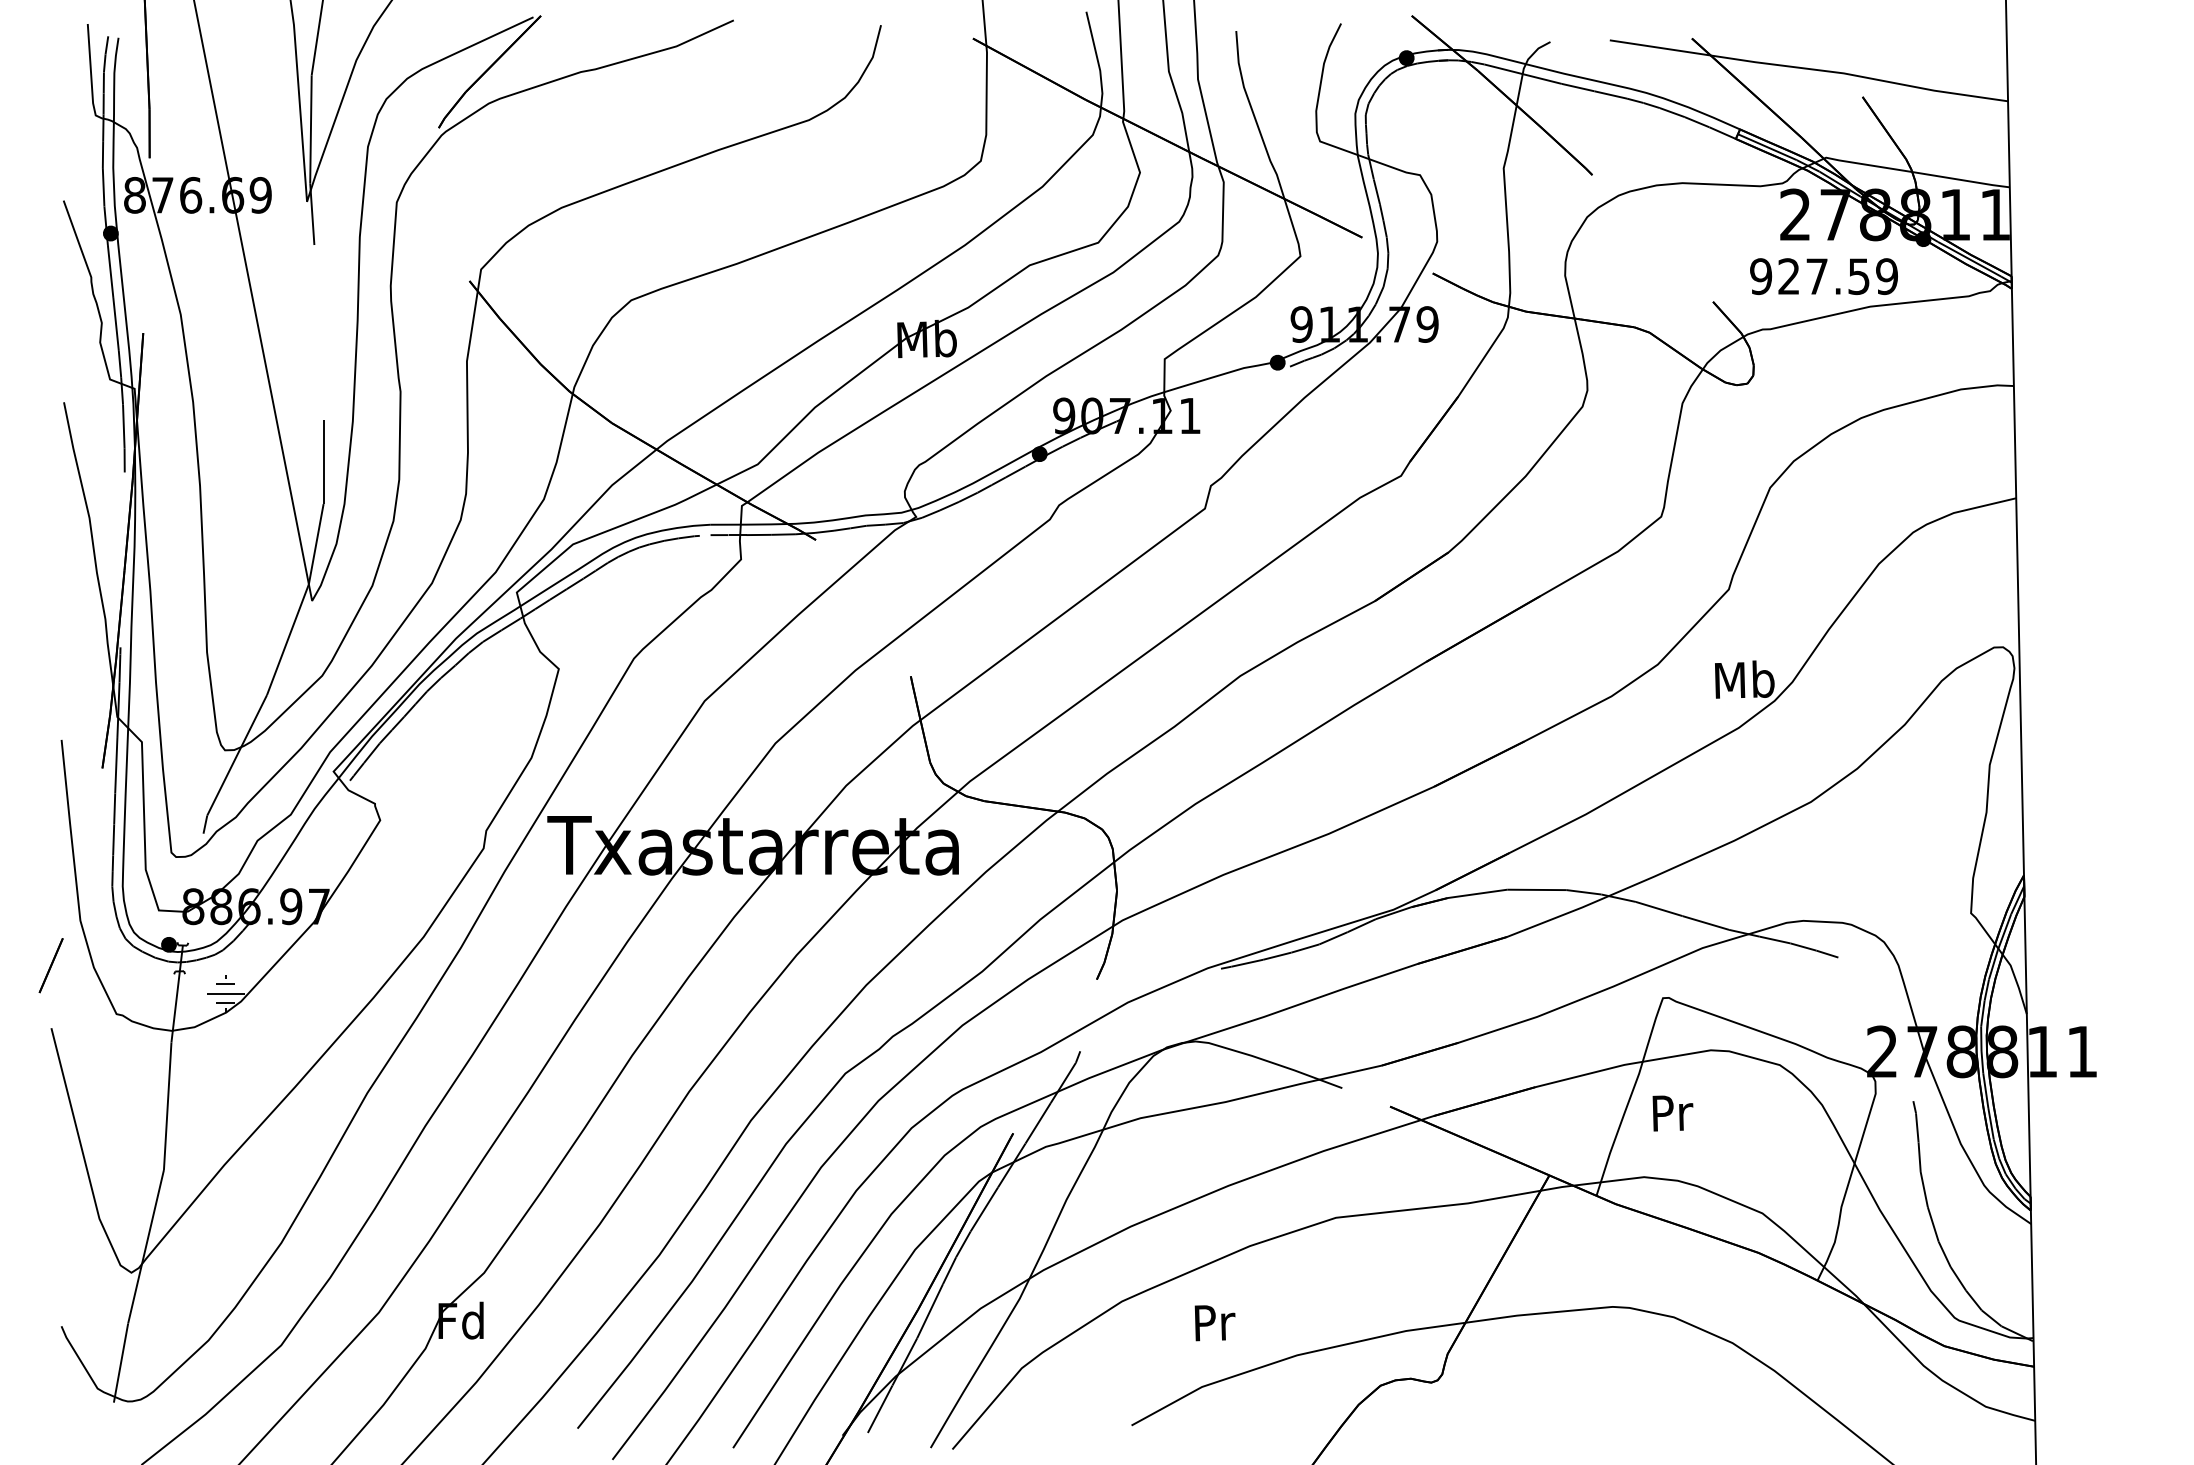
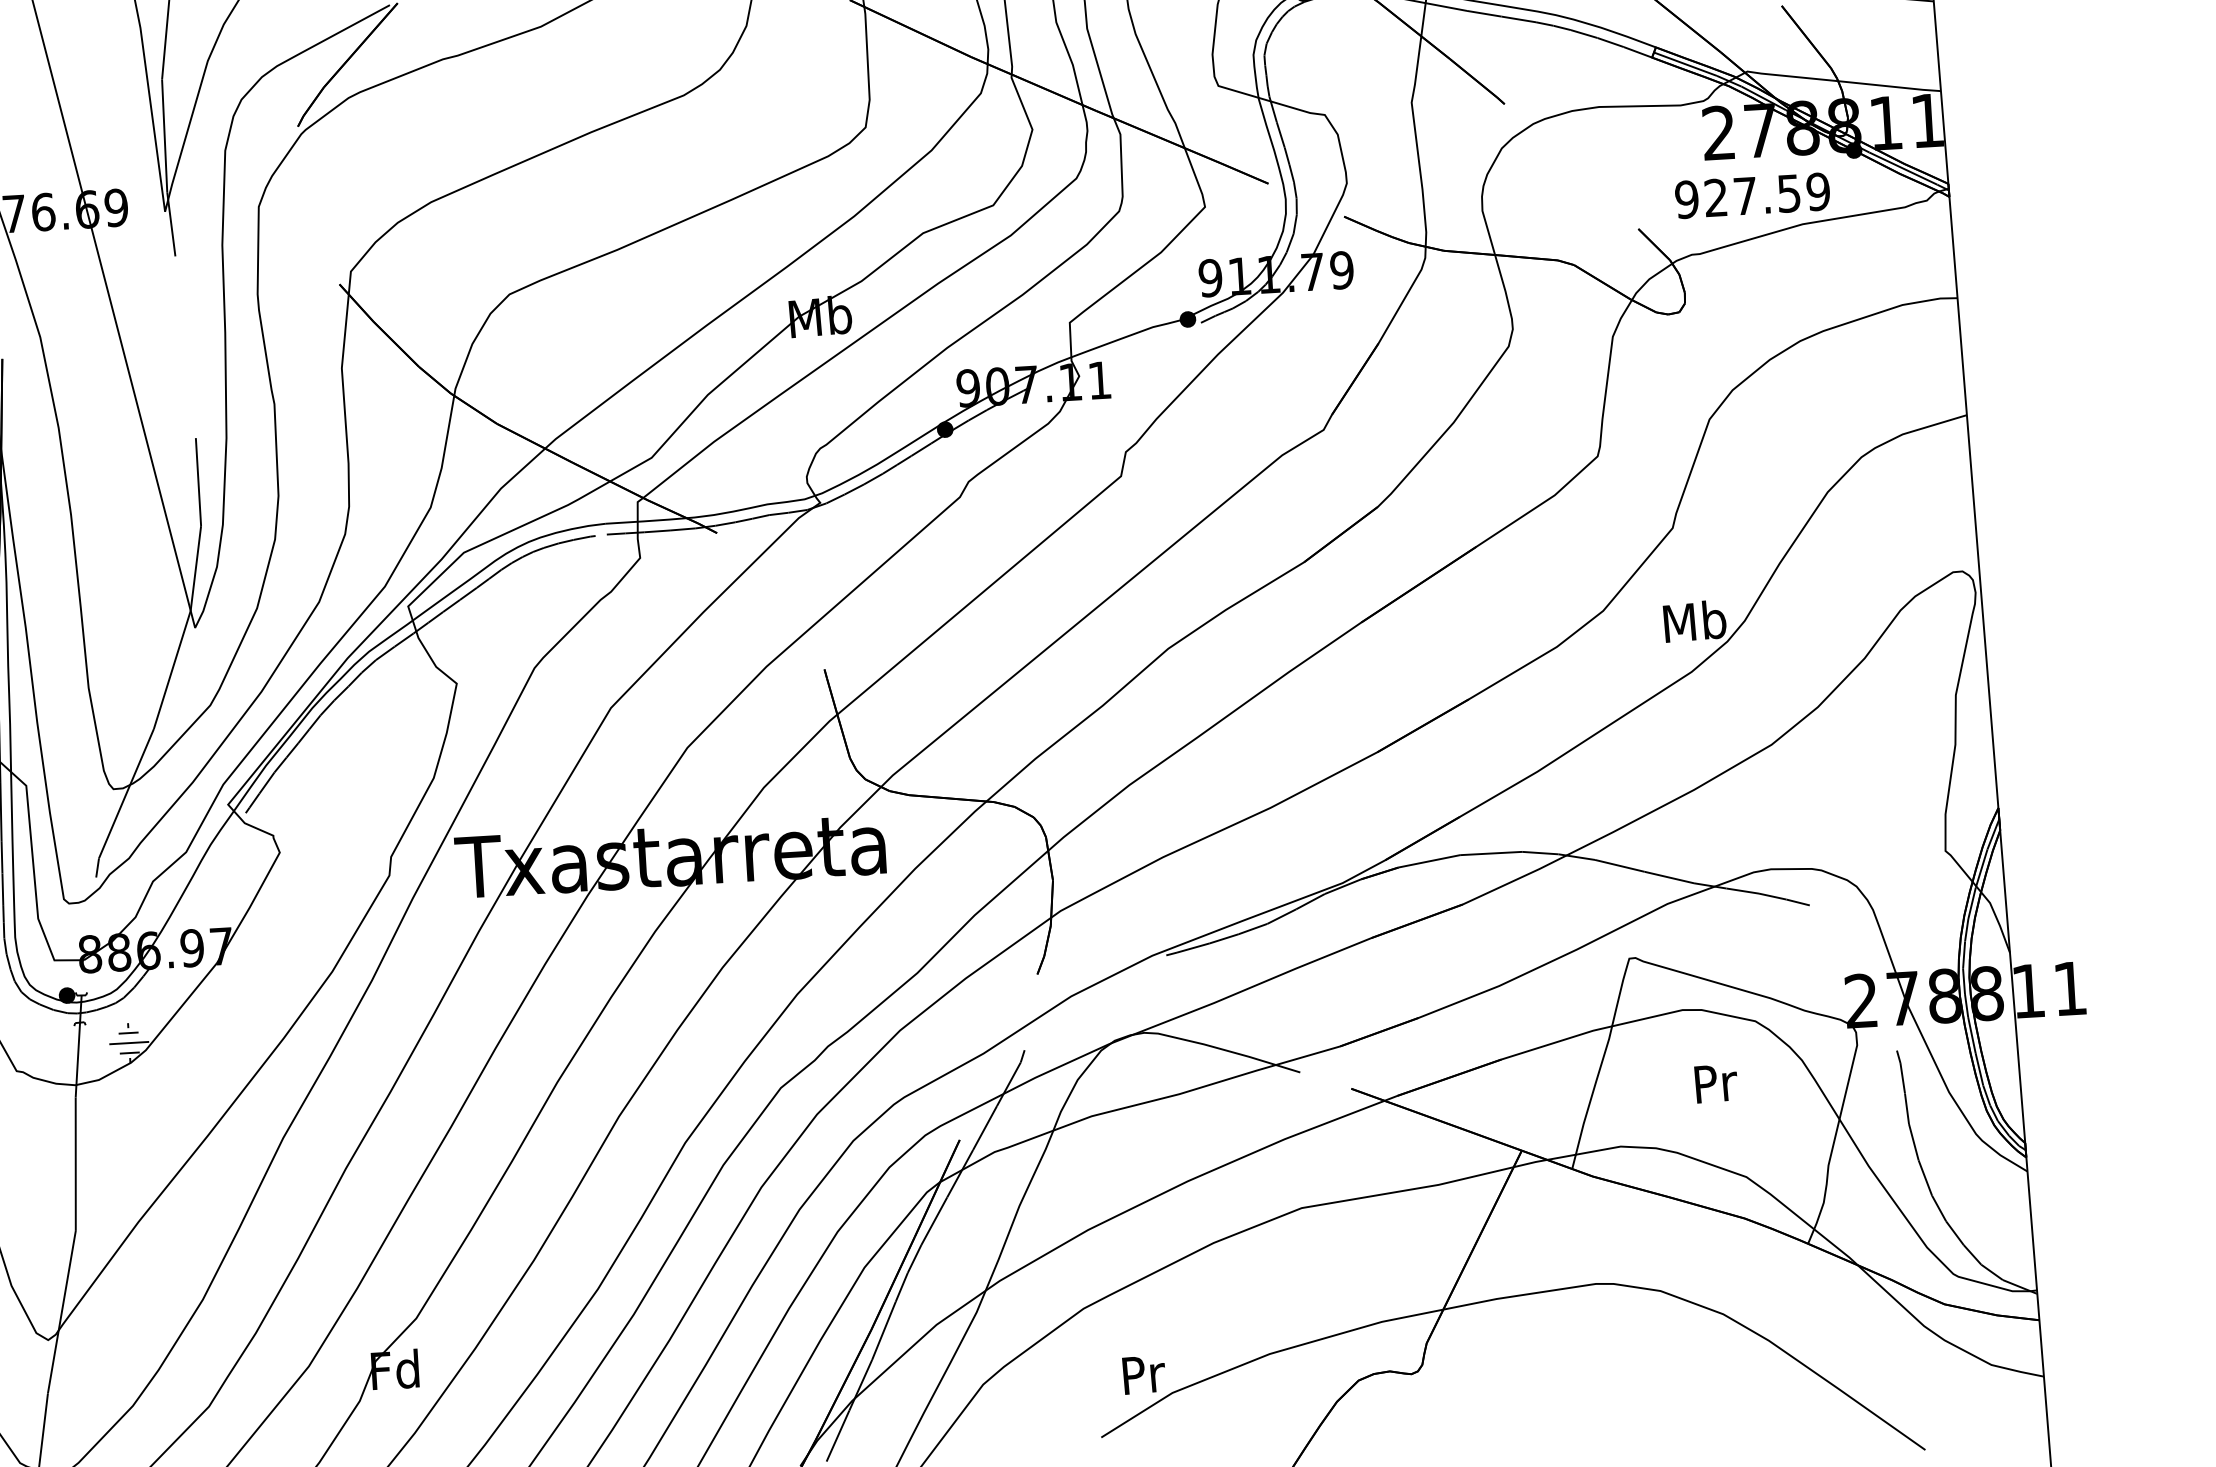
text: (1672, 1113) -> (1715, 1083), moved
text: (1214, 1323) -> (1143, 1375), moved

